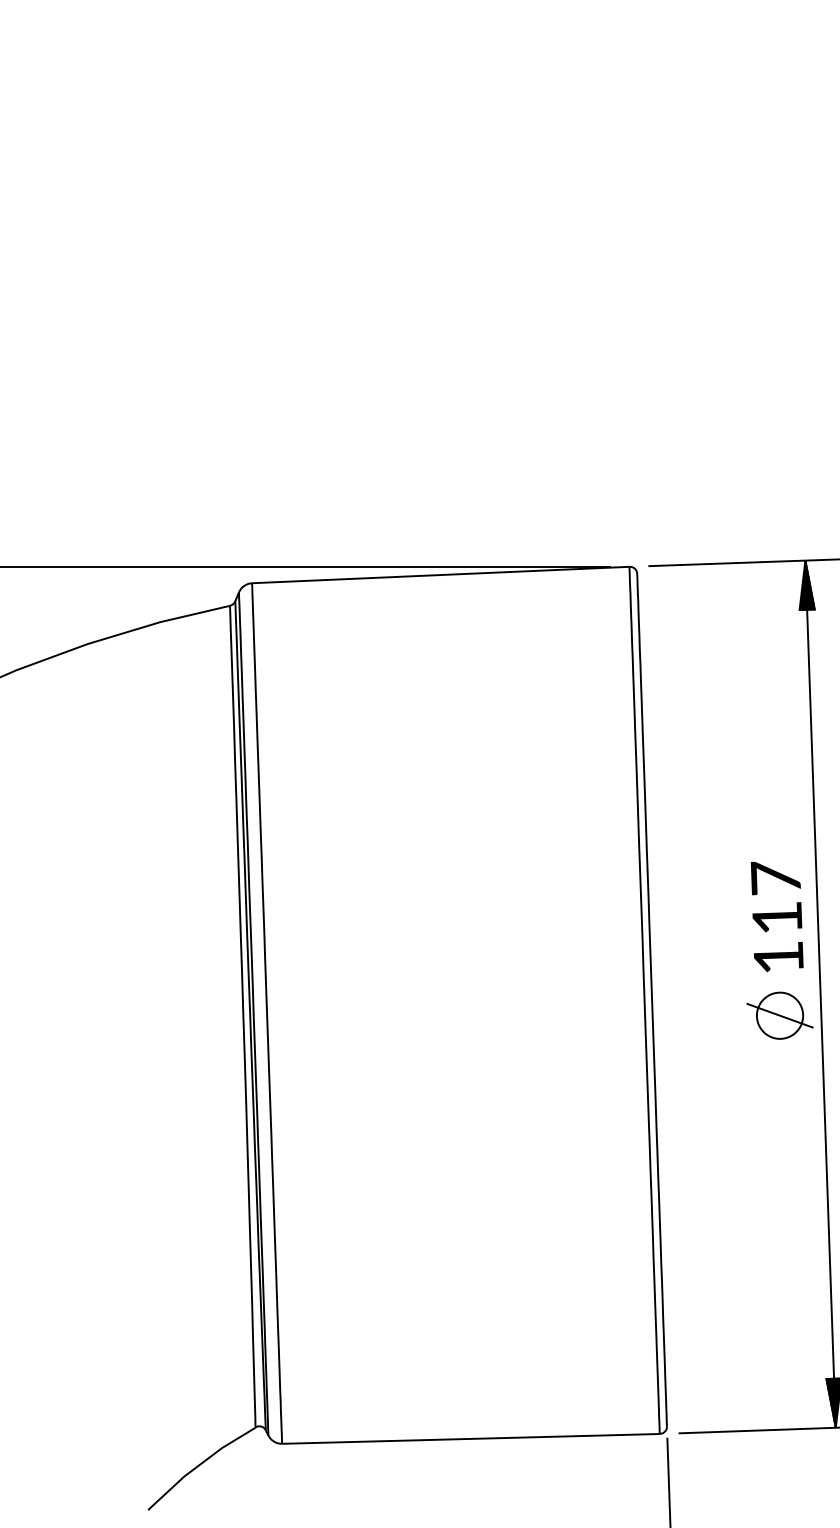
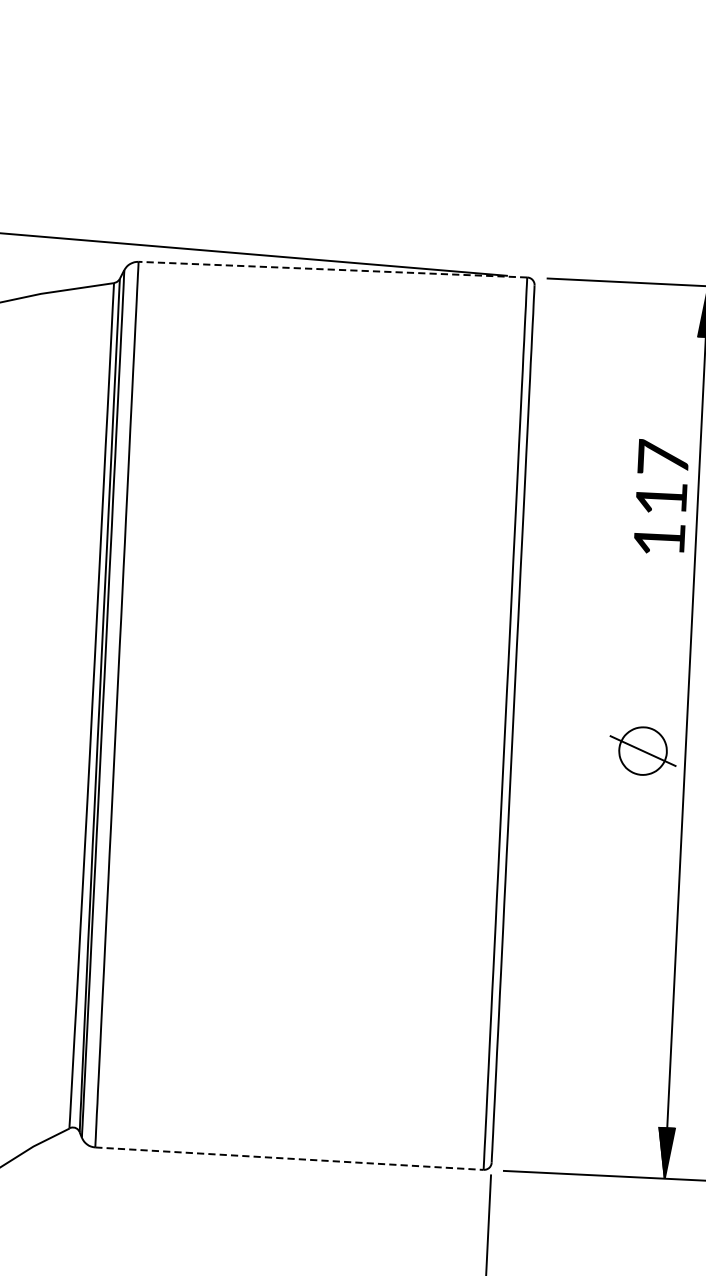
line: (440, 575) -> (332, 270), solid -> dashed
text: (776, 916) -> (660, 497), moved
line: (470, 1438) -> (289, 1158), solid -> dashed

